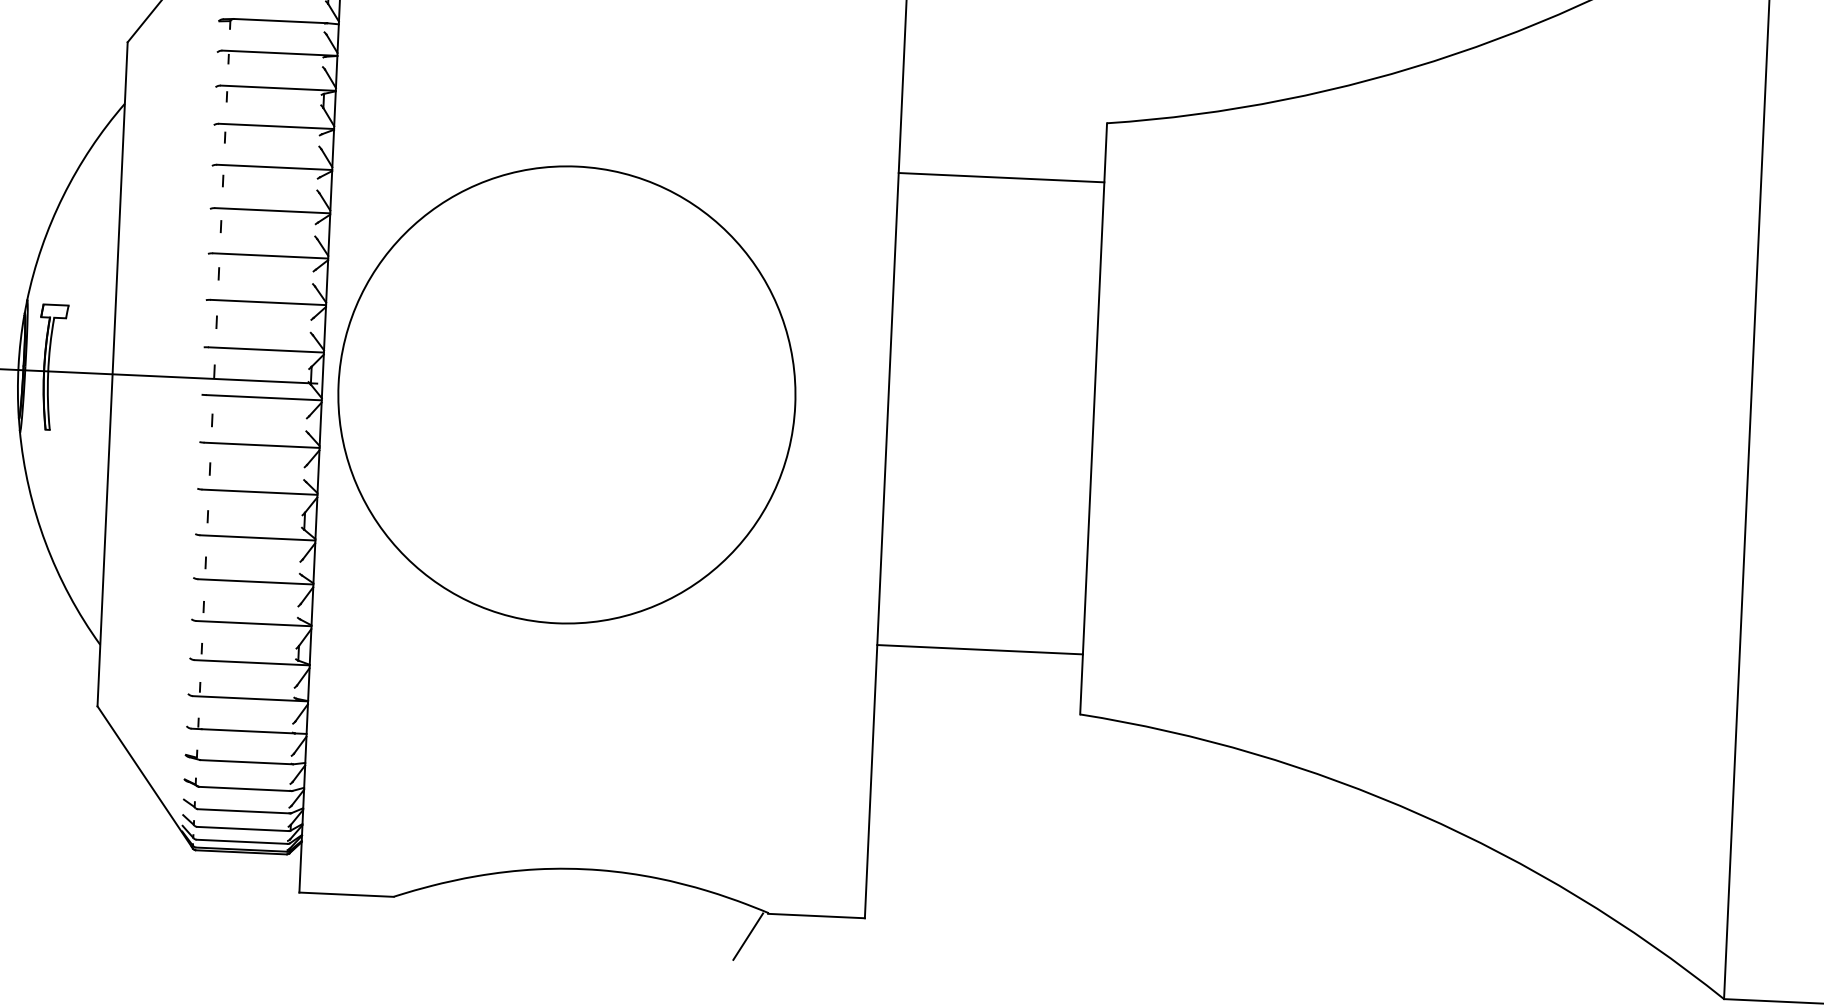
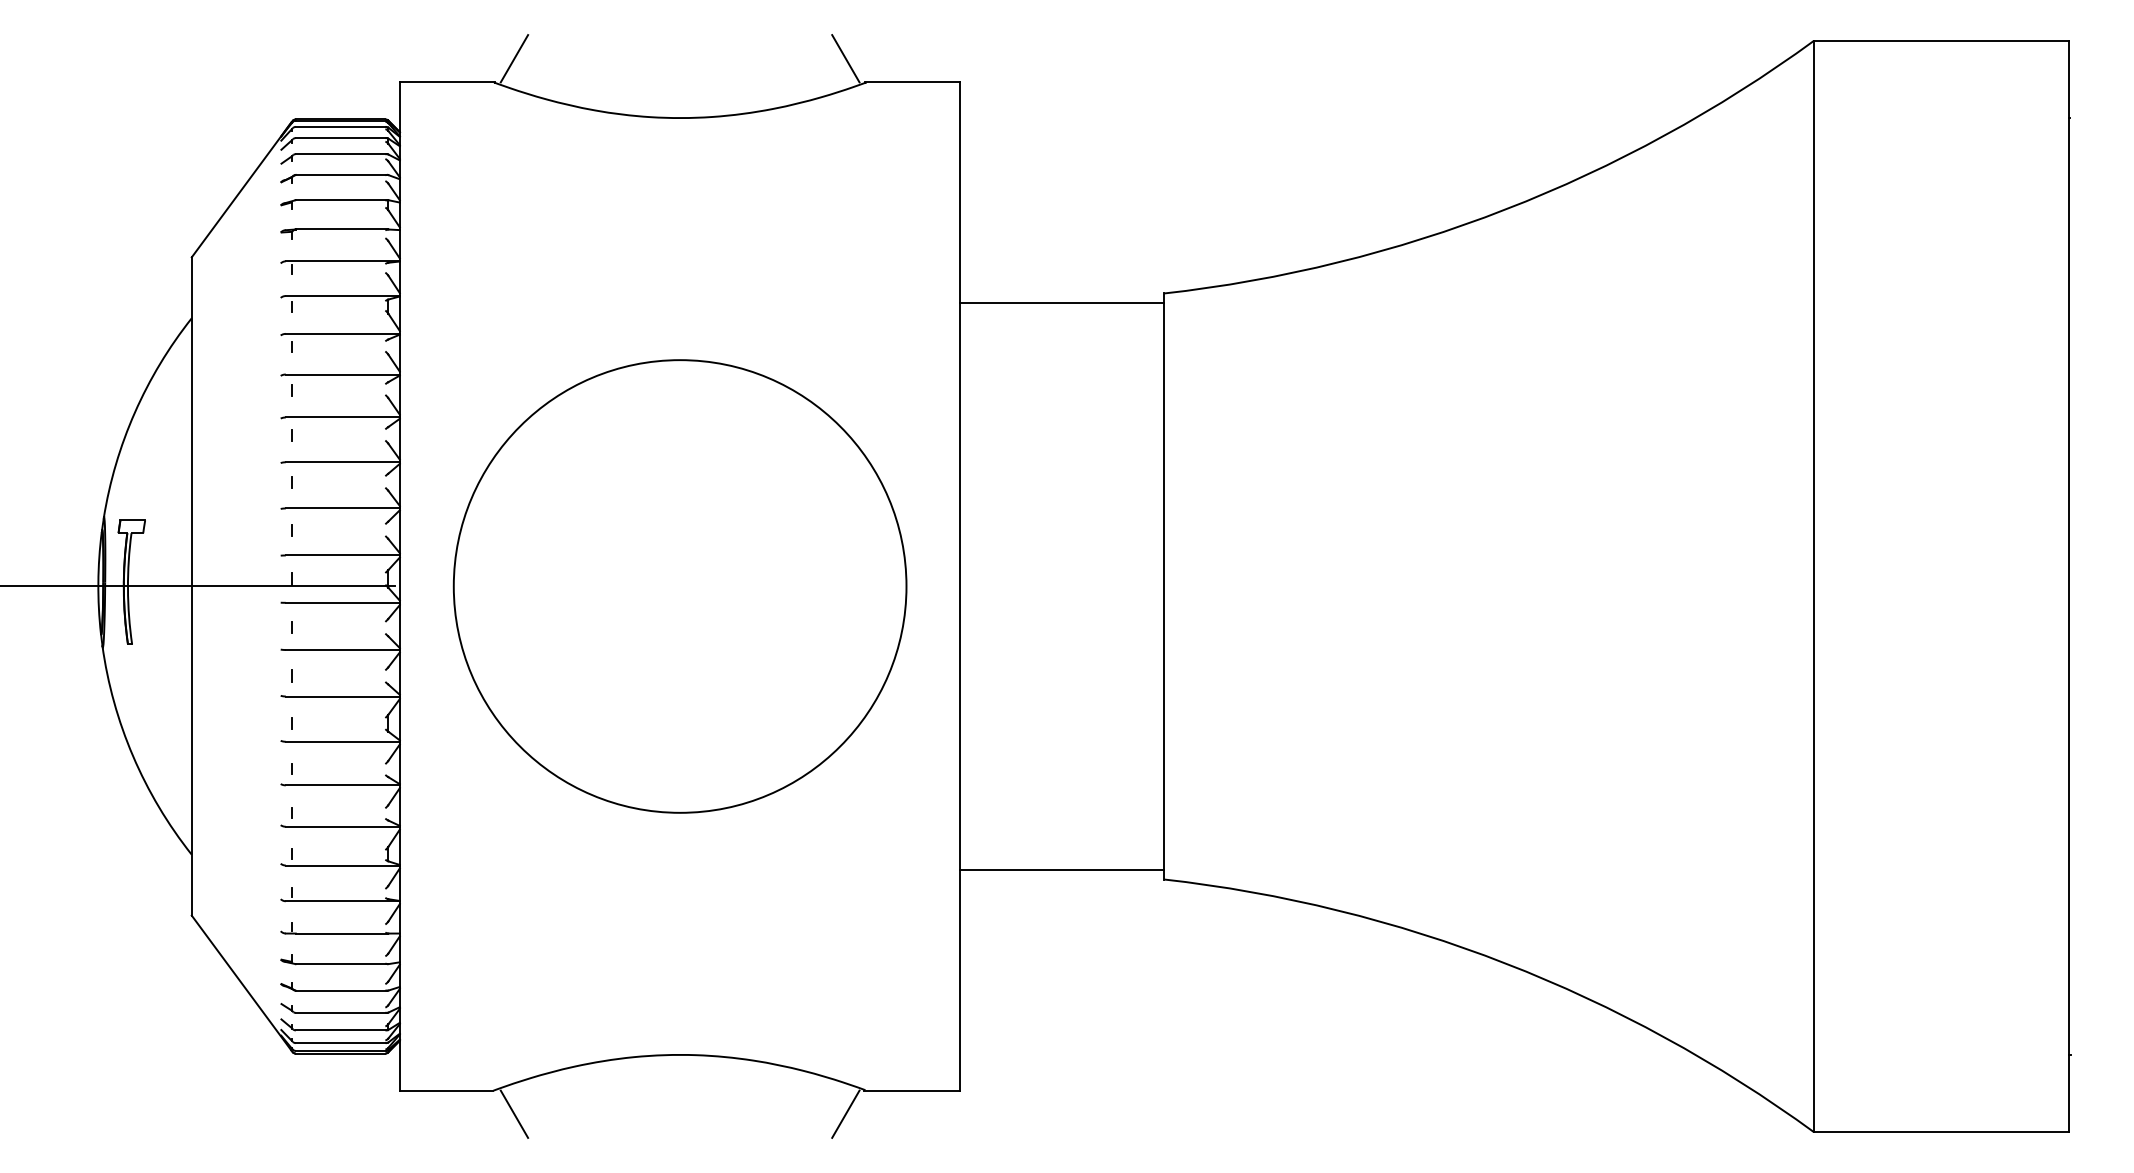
line: (1001, 178) -> (1062, 303), moved
circle: (566, 394) -> (679, 586), moved
line: (980, 649) -> (1062, 869), moved
line: (414, 920) -> (514, 1113), added

